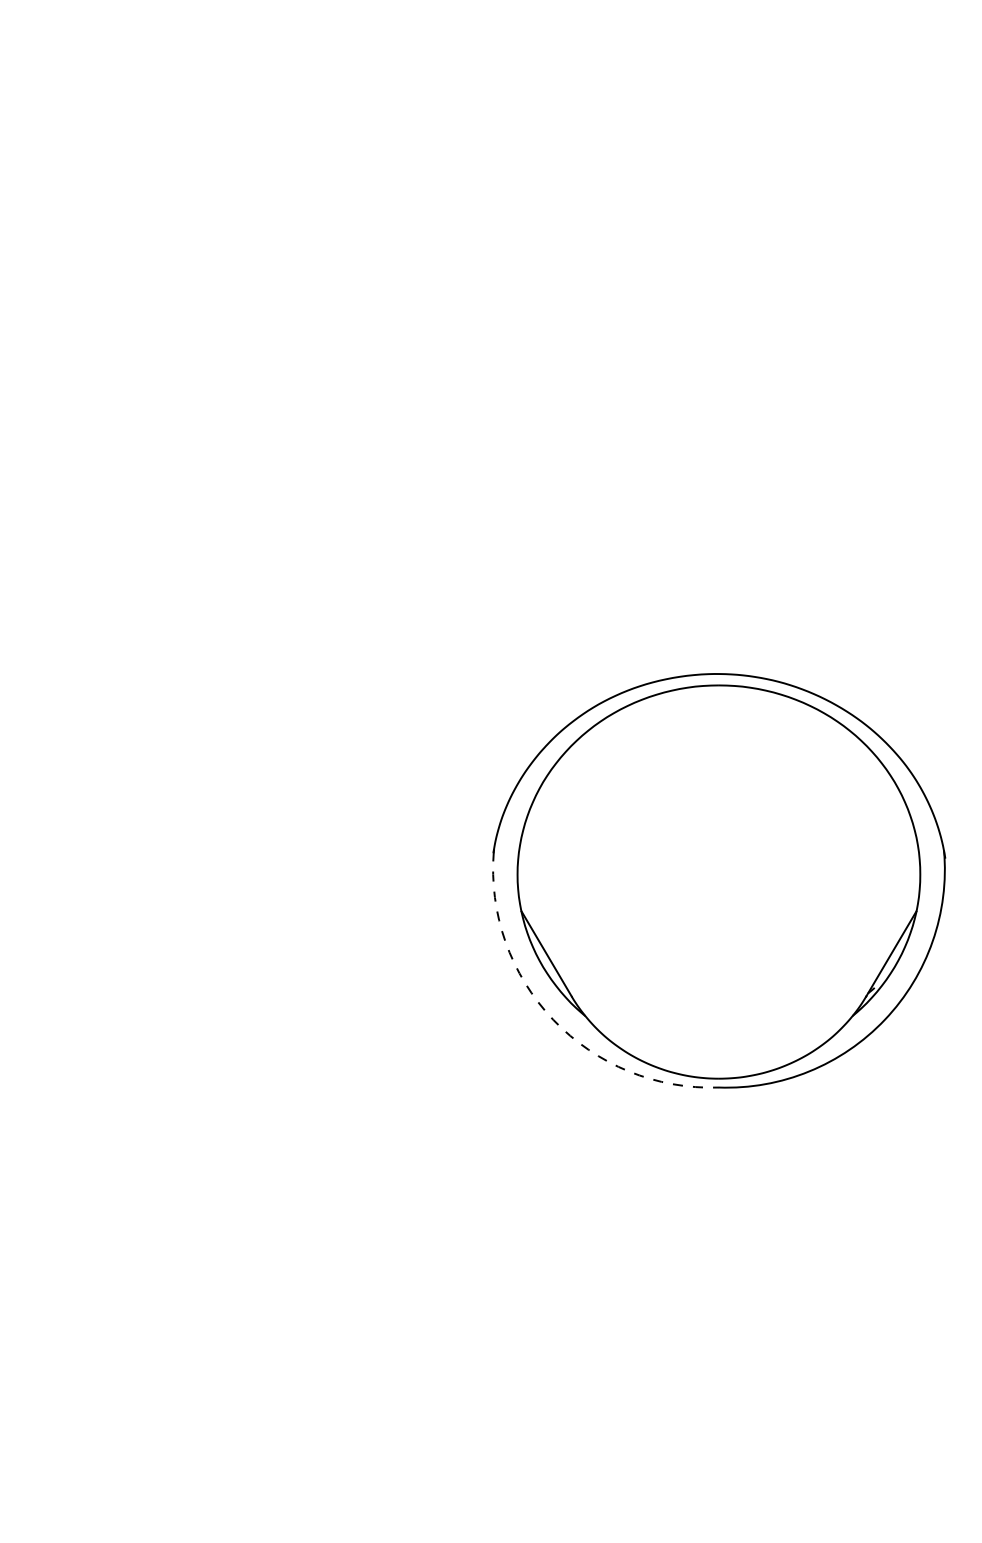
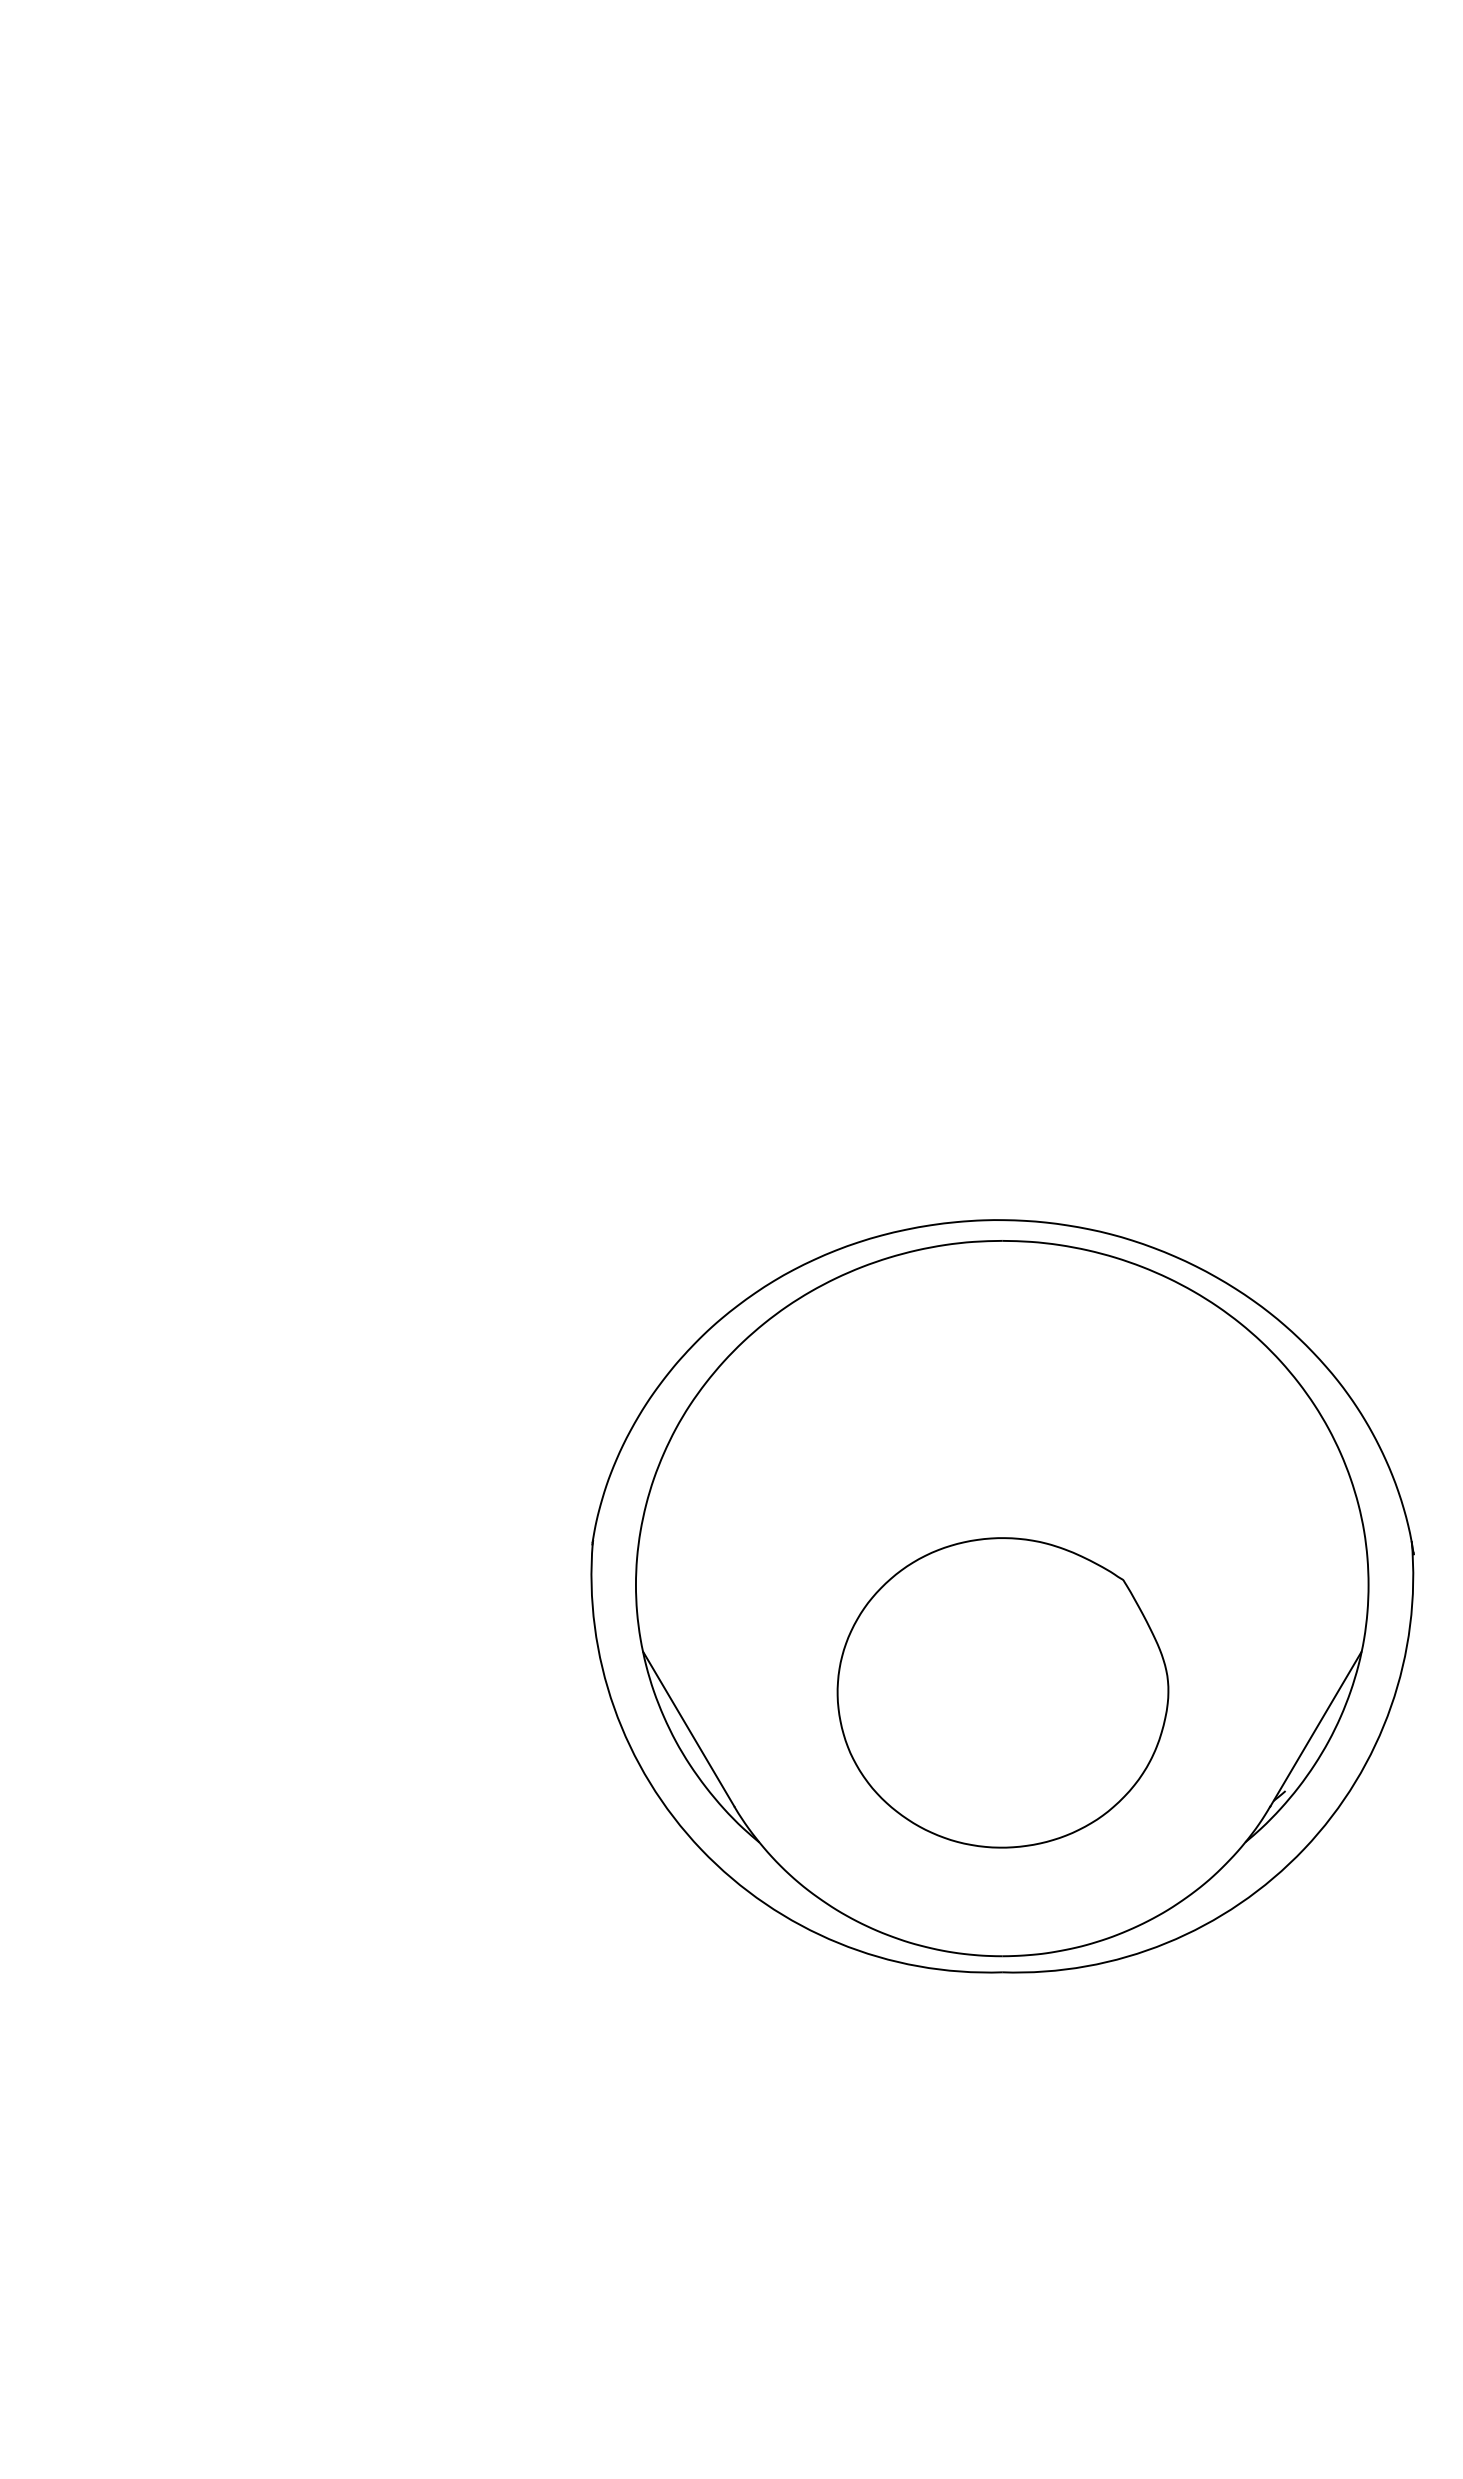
part: (719, 933) -> (1003, 1692), added
arc: (553, 1019) -> (701, 1848), dashed -> solid

